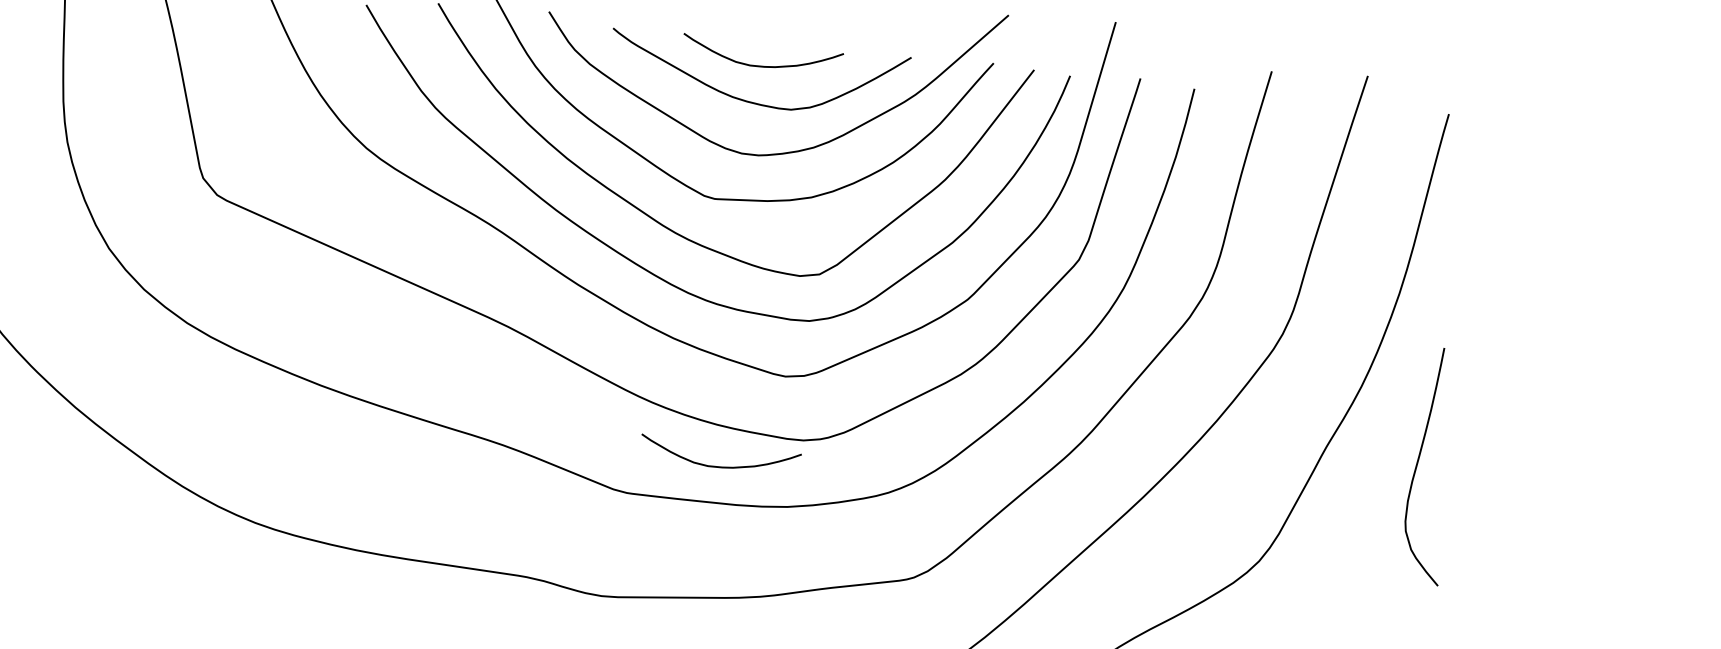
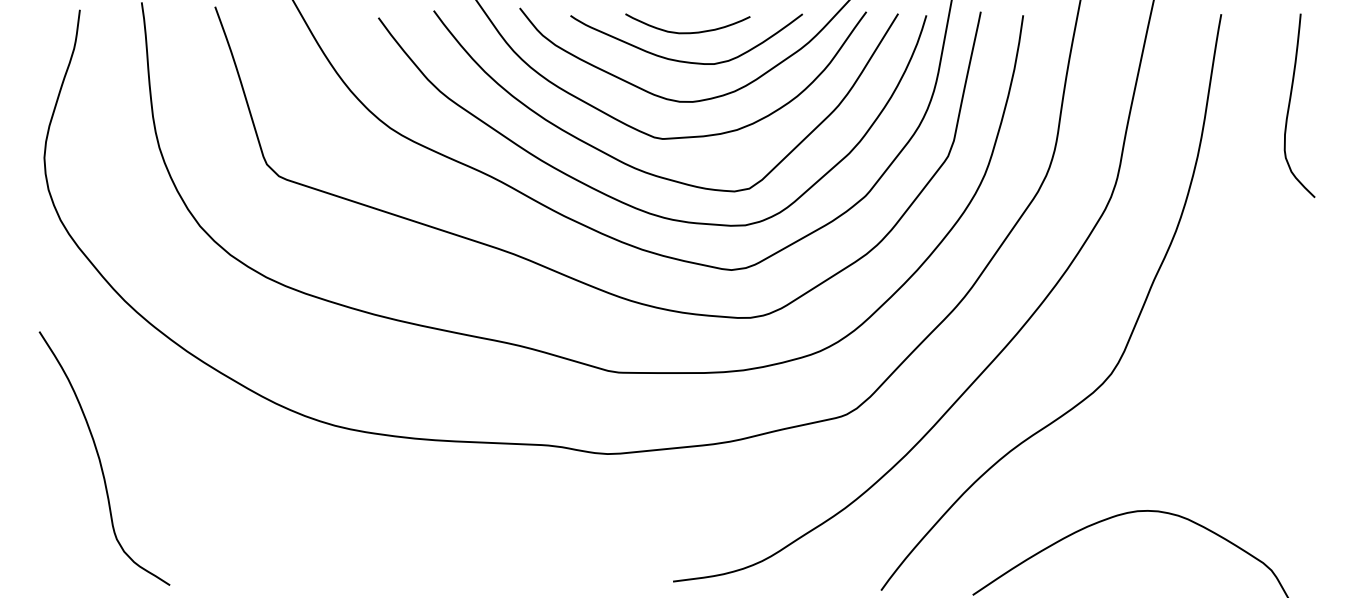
curve: (1419, 463) -> (1290, 104), moved
curve: (718, 466) -> (687, 344), removed

